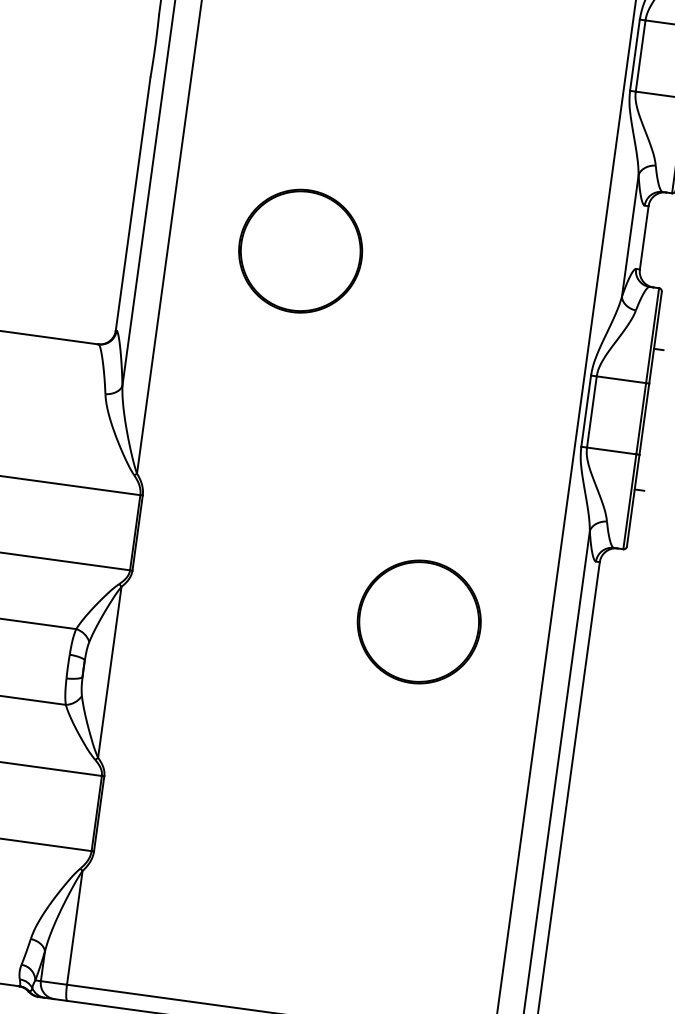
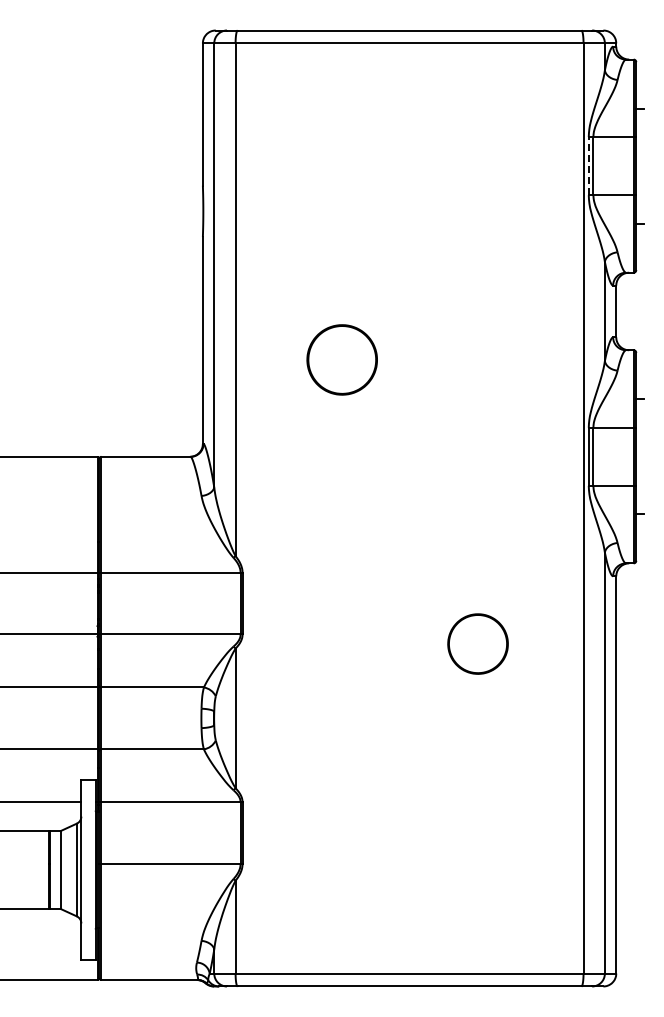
line: (634, 54) -> (588, 165), solid -> dashed
part: (299, 250) -> (341, 359), size x0.7
part: (418, 621) -> (477, 643), size x0.6

